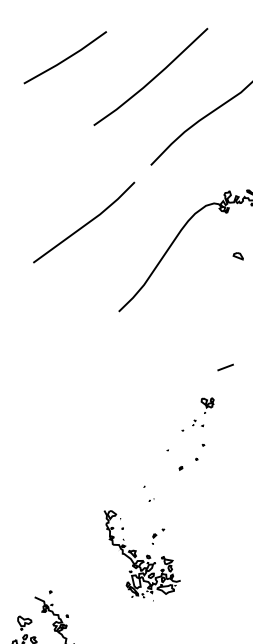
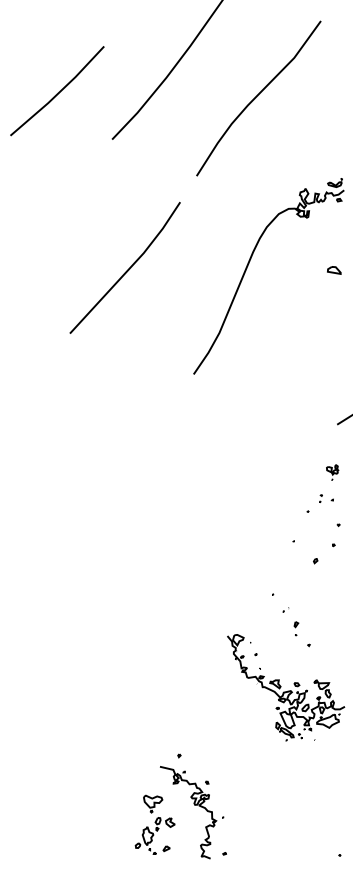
line: (65, 58) -> (57, 92), moved
part: (206, 405) -> (332, 472), size x0.7
part: (154, 538) -> (296, 628), moved

